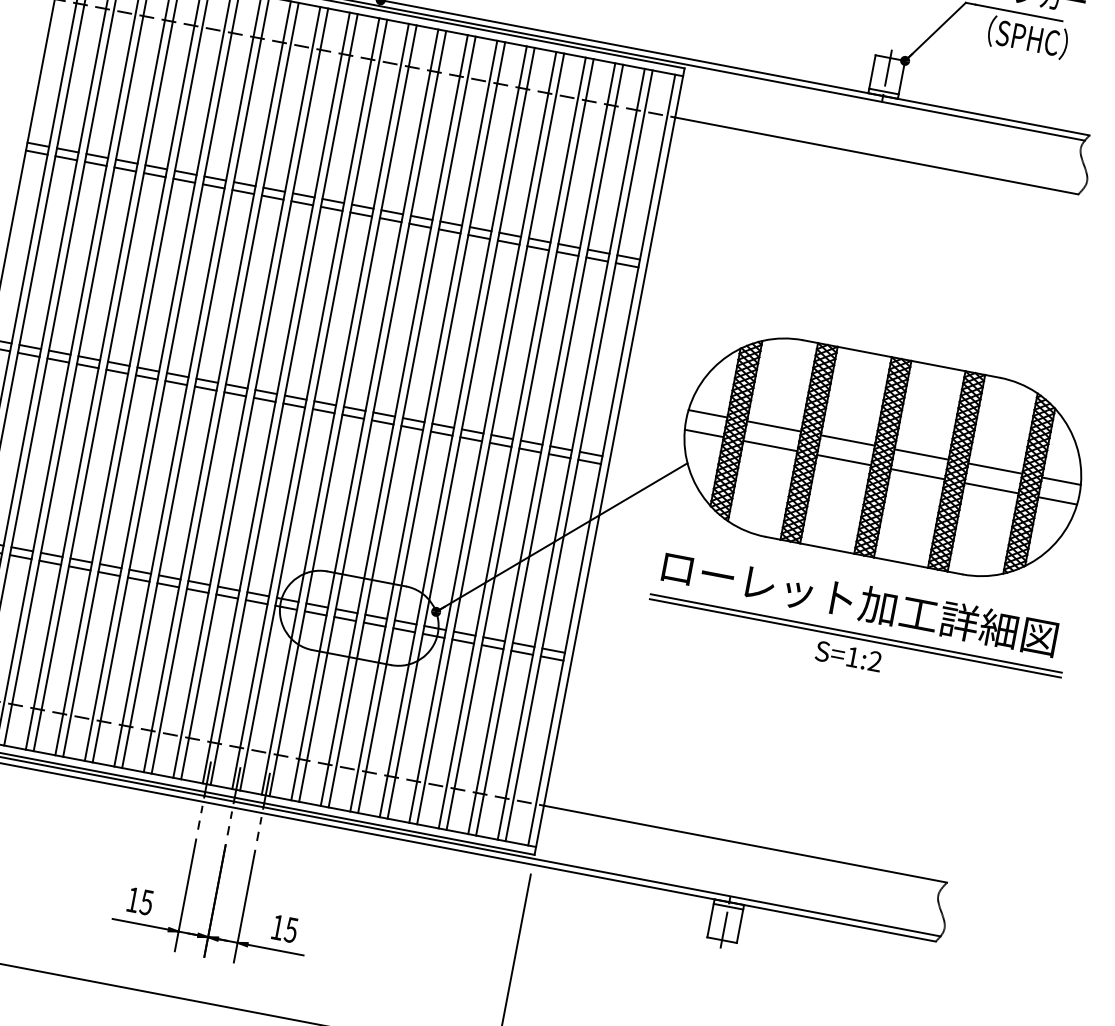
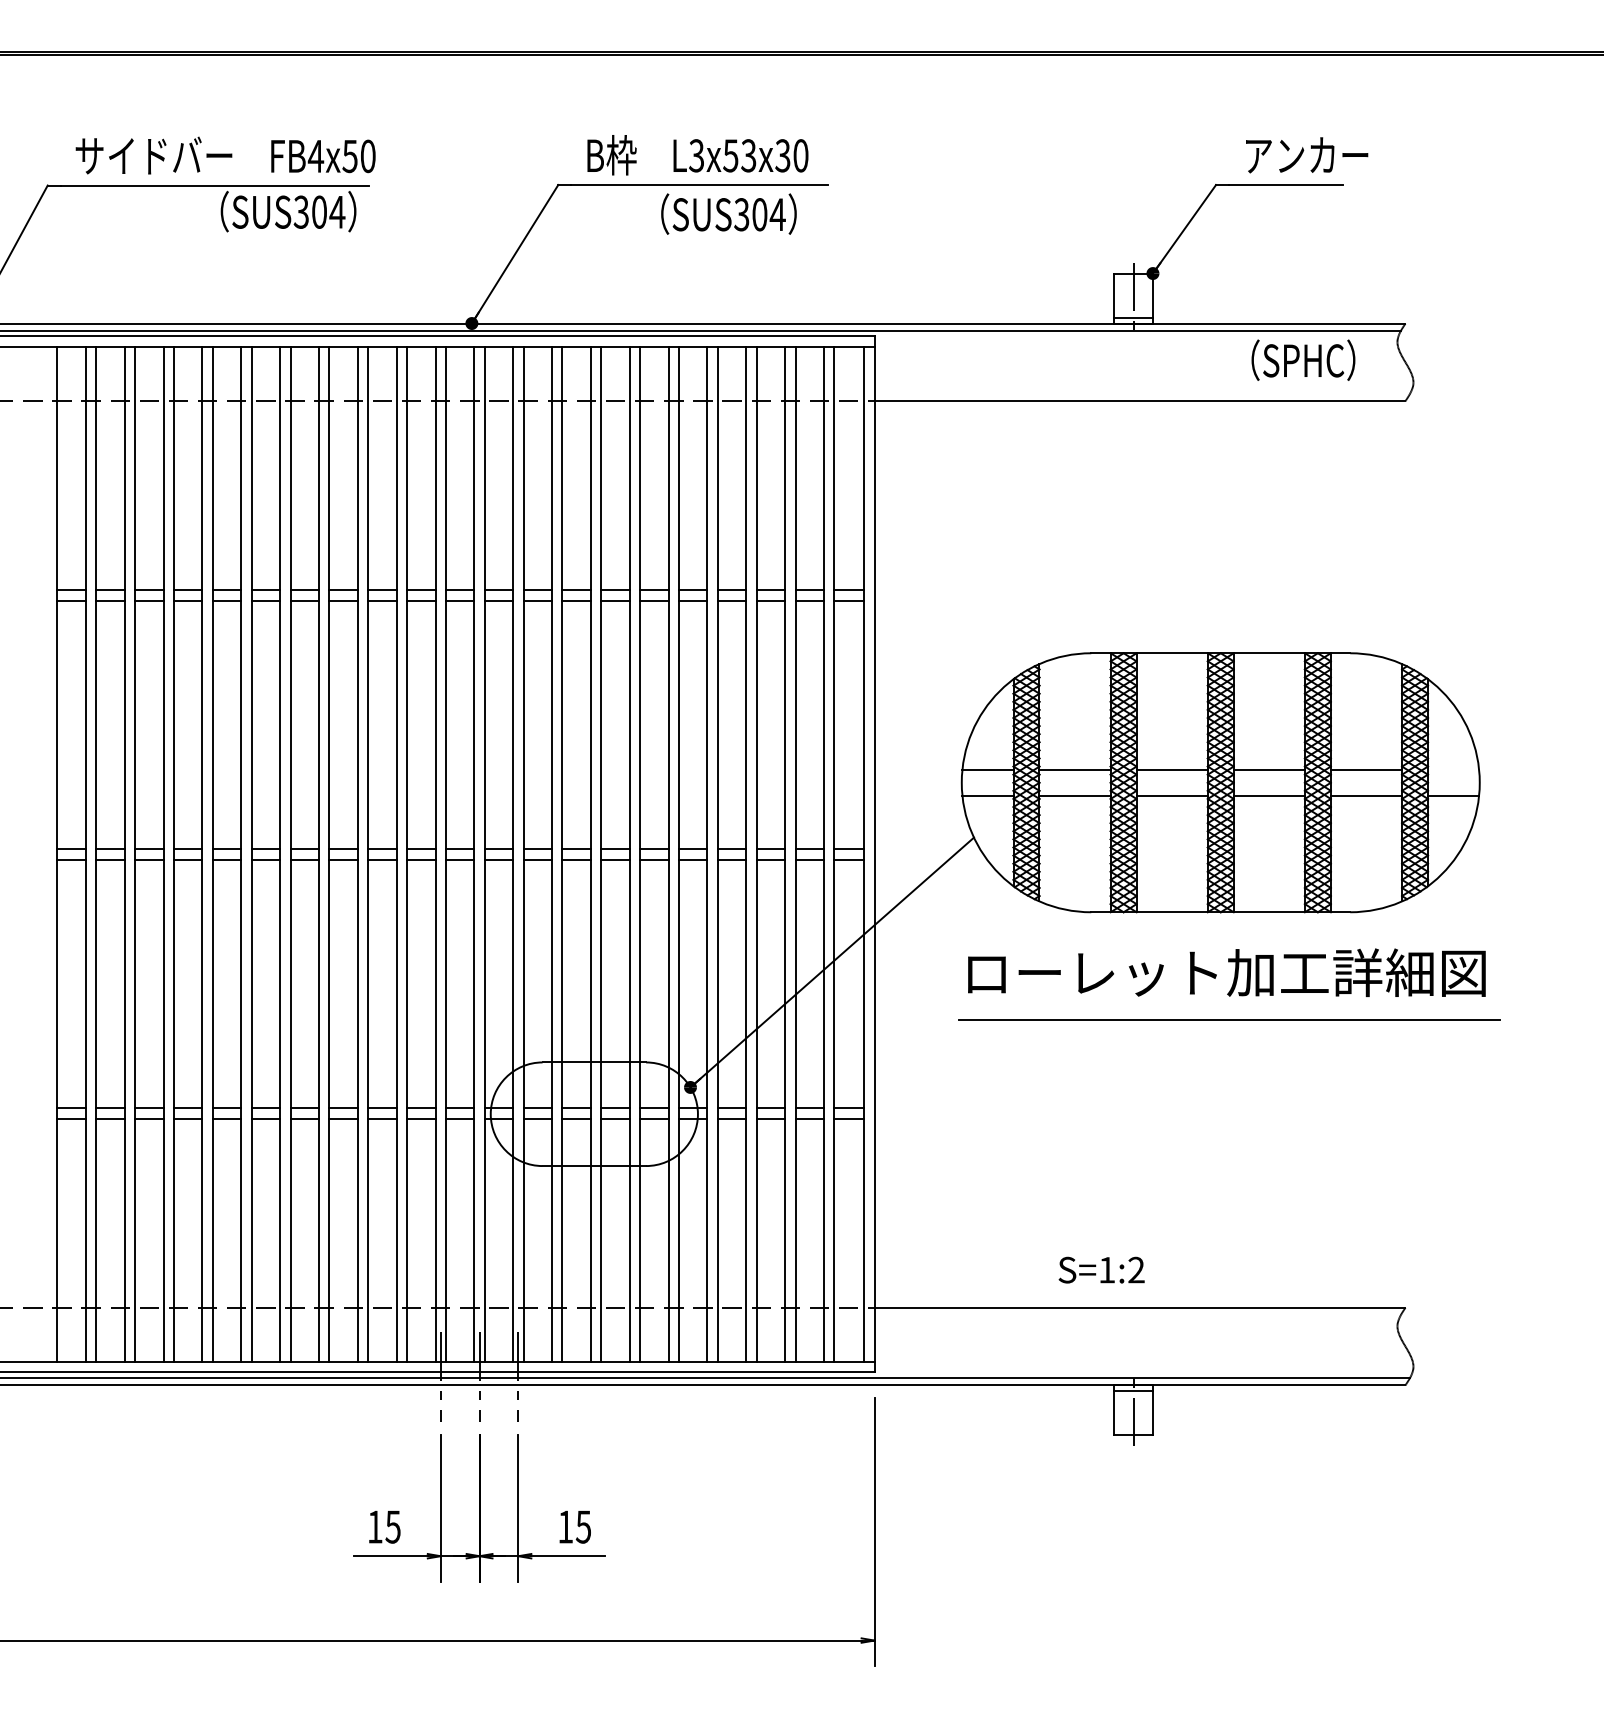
text: (1028, 37) -> (1303, 359), moved
line: (1061, 480) -> (1453, 769), removed
line: (856, 633) -> (1229, 1013), removed
text: (848, 655) -> (1101, 1269), moved

